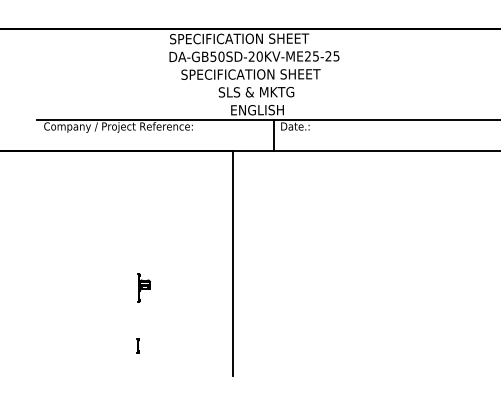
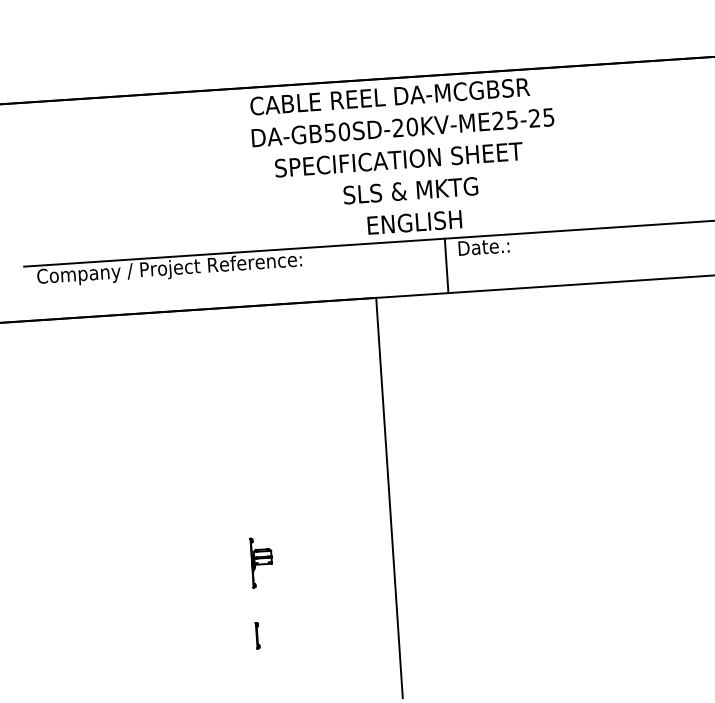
text: (247, 38) -> (388, 96), SPECIFICATION SHEET -> CABLE REEL DA-MCGBSR
part: (143, 287) -> (260, 561), moved
line: (137, 345) -> (256, 635), moved

